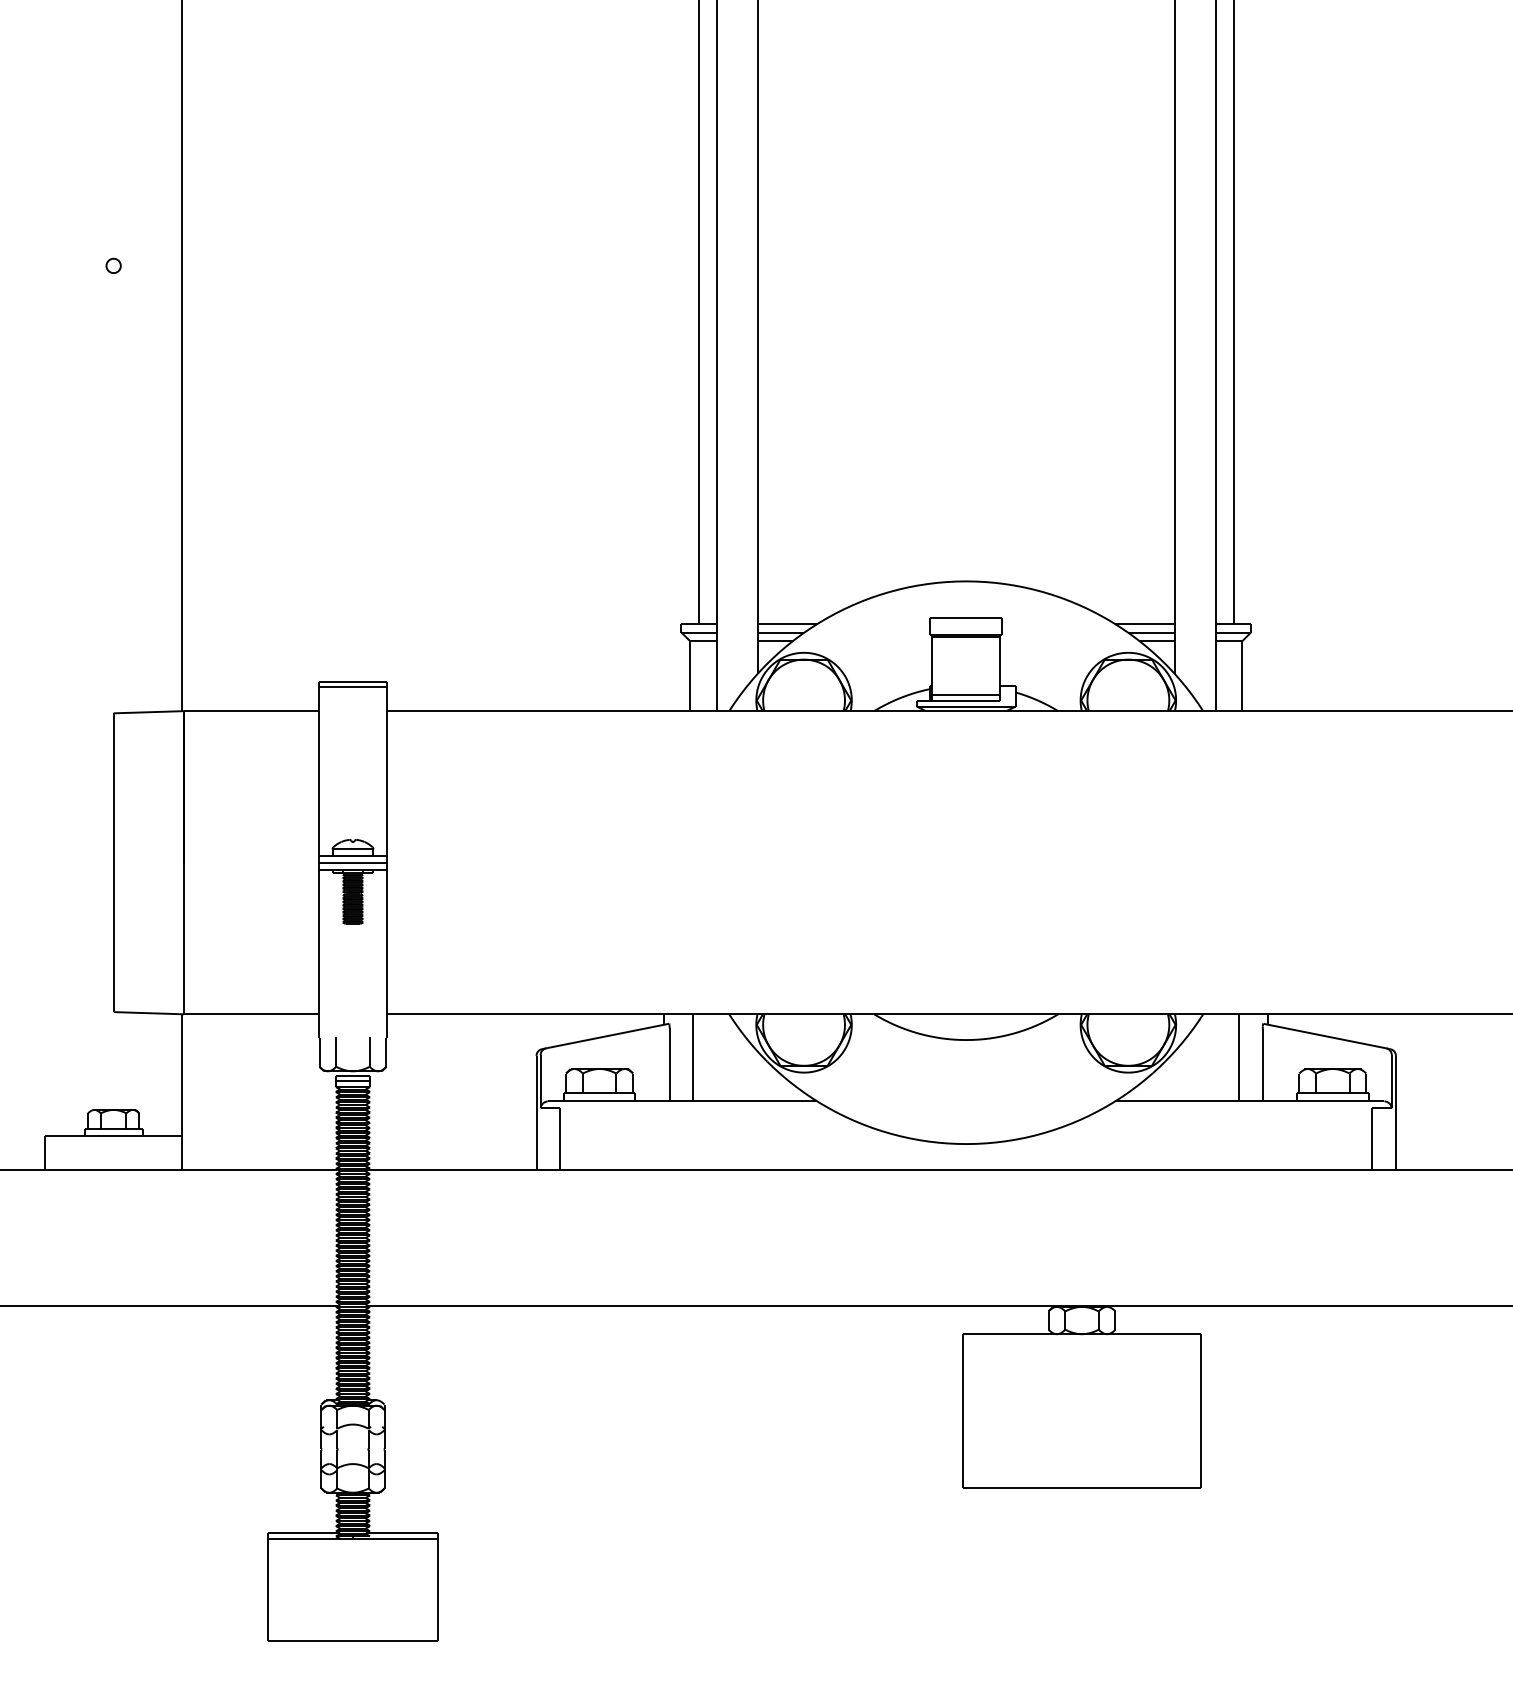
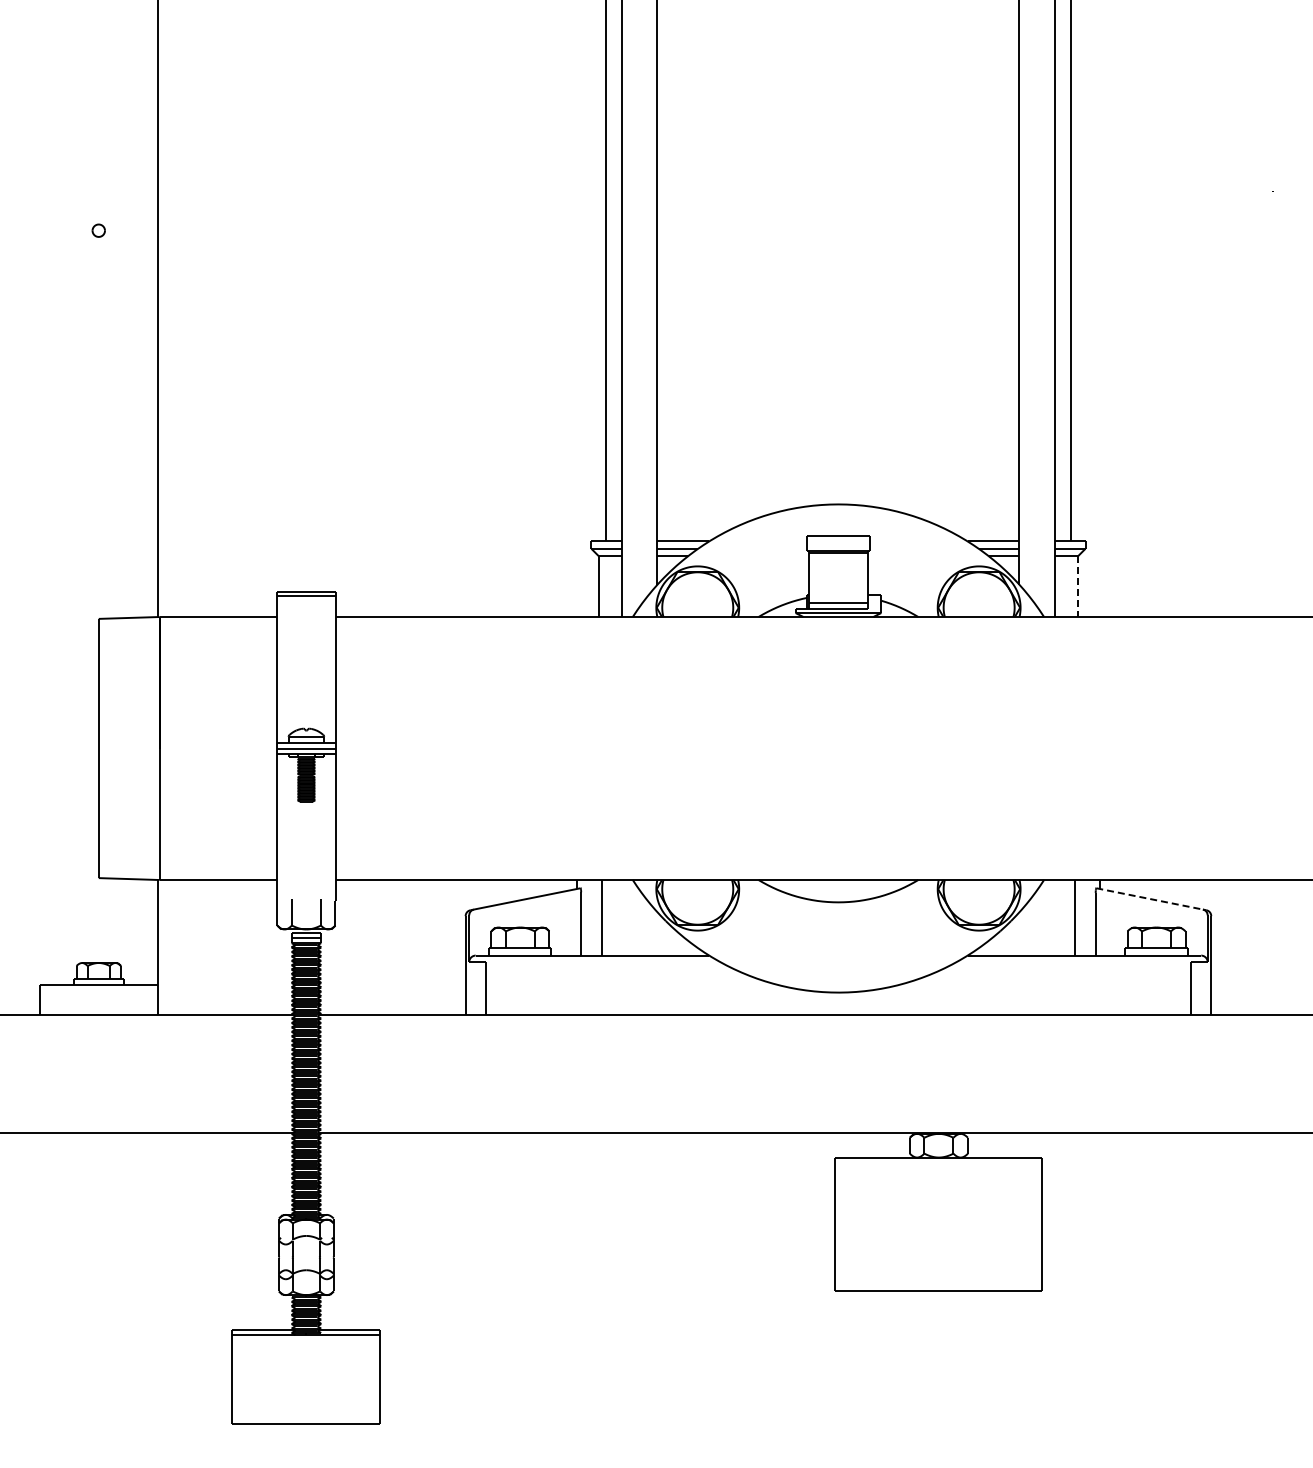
line: (1242, 677) -> (1078, 587), solid -> dashed
line: (1325, 1036) -> (1150, 899), solid -> dashed

